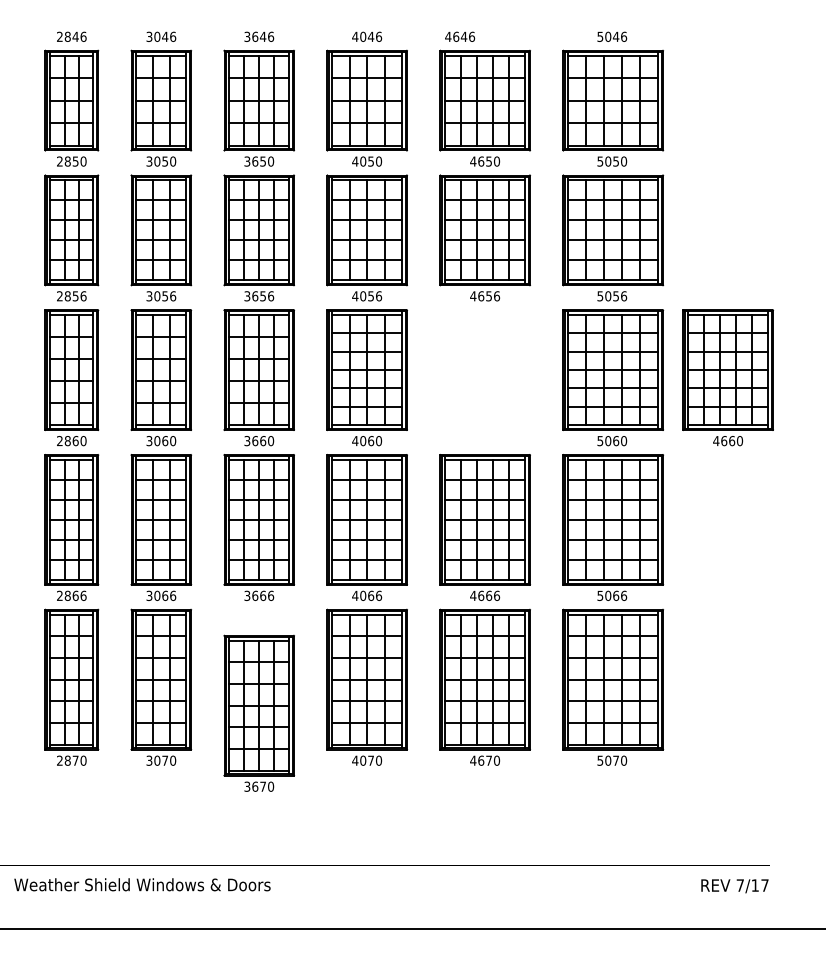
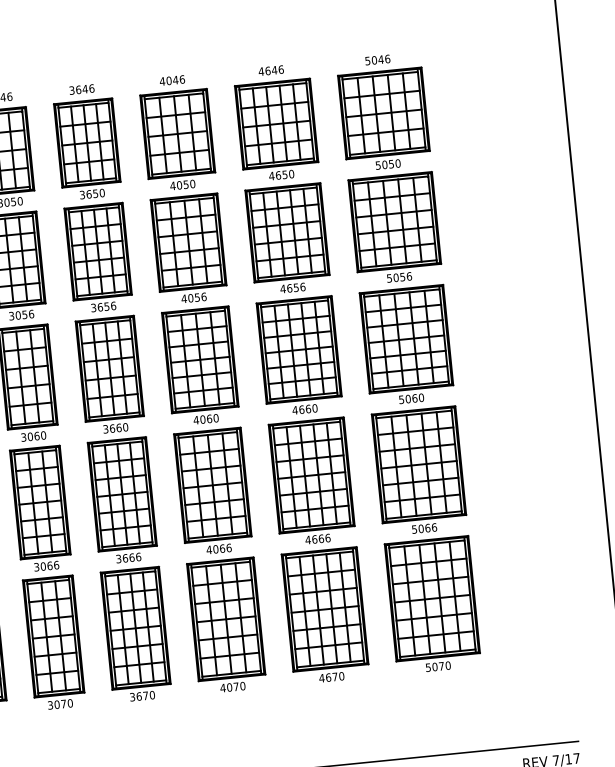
text: (460, 36) -> (271, 70), moved
part: (727, 377) -> (299, 356), moved
part: (258, 712) -> (135, 634), moved

